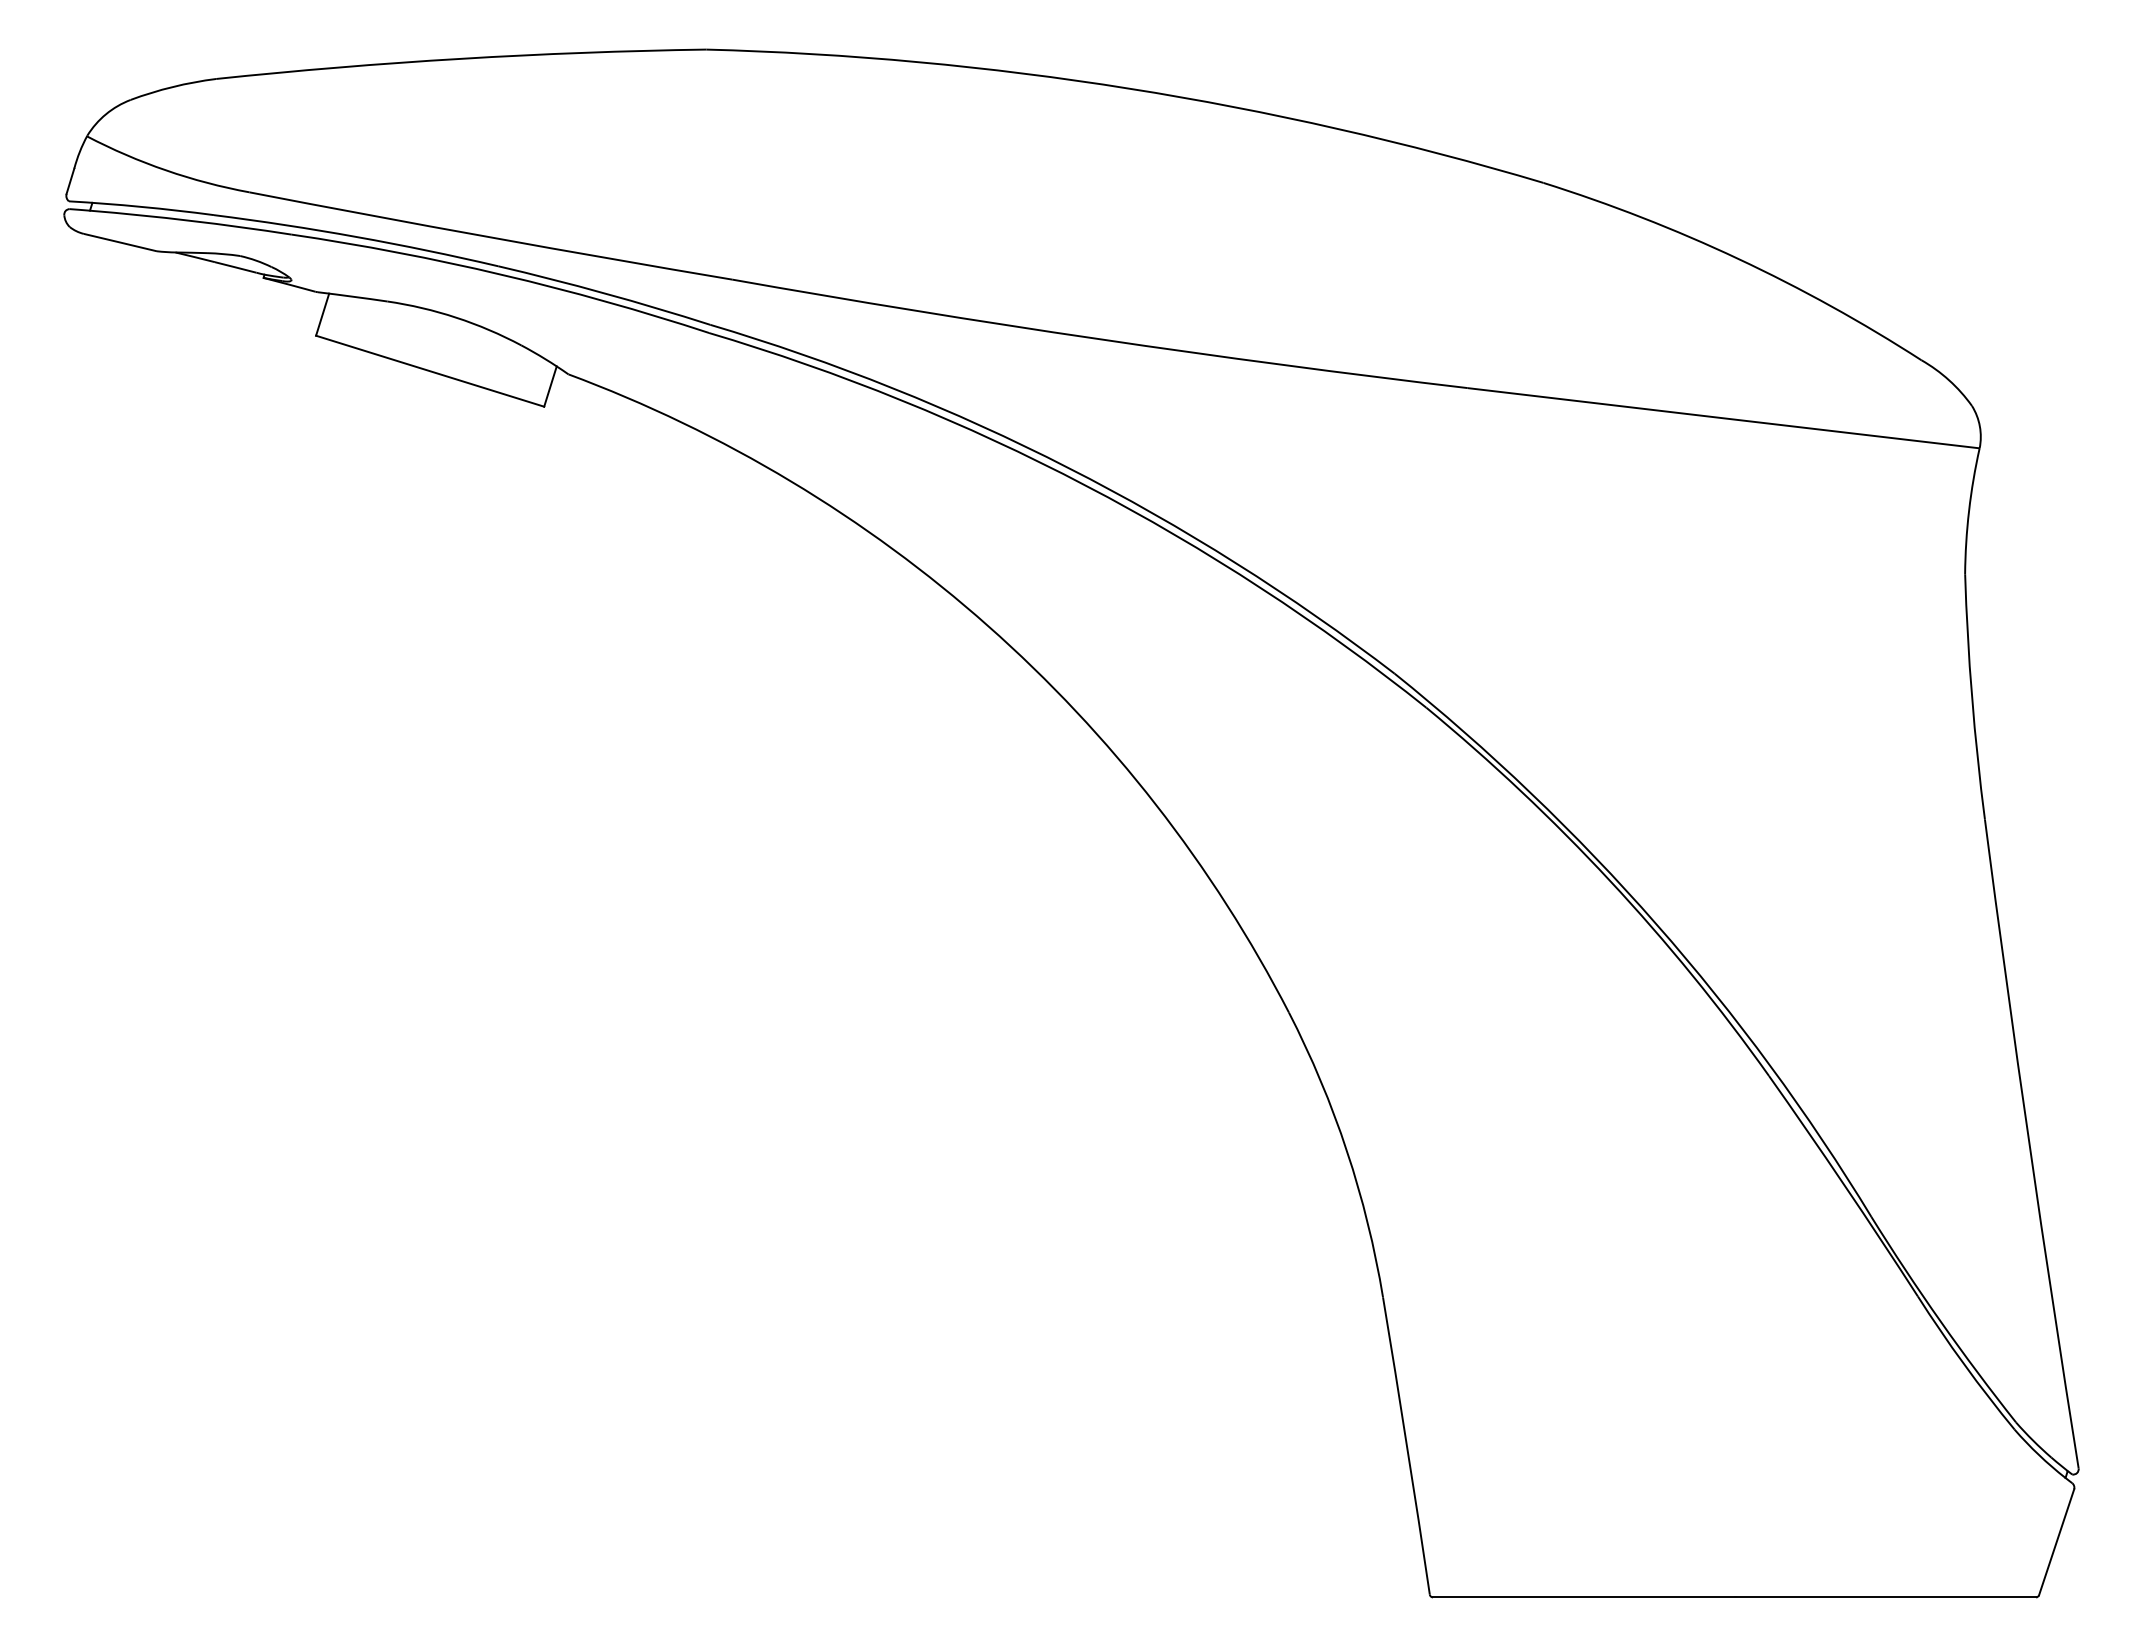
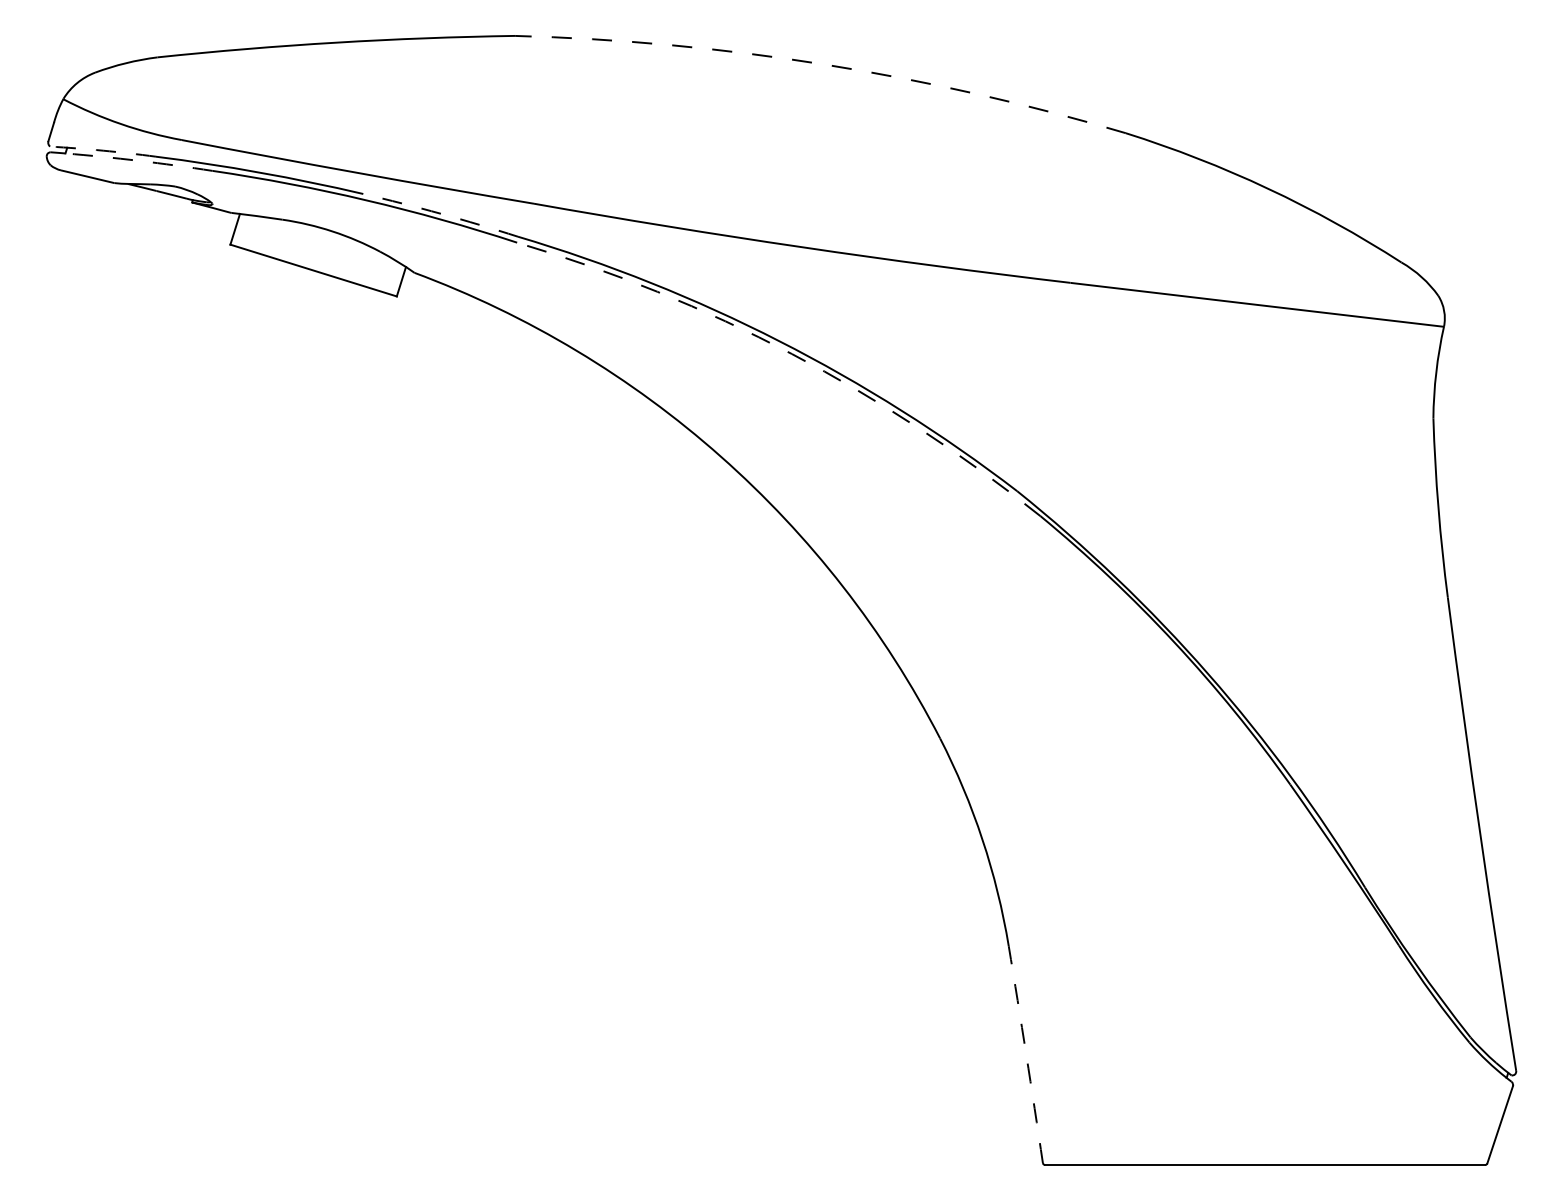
arc: (1129, 88) -> (823, 64), solid -> dashed
arc: (141, 206) -> (103, 150), solid -> dashed
arc: (191, 220) -> (139, 160), solid -> dashed
arc: (604, 293) -> (440, 213), solid -> dashed
arc: (1085, 485) -> (791, 353), solid -> dashed
arc: (1407, 1445) -> (1026, 1054), solid -> dashed

